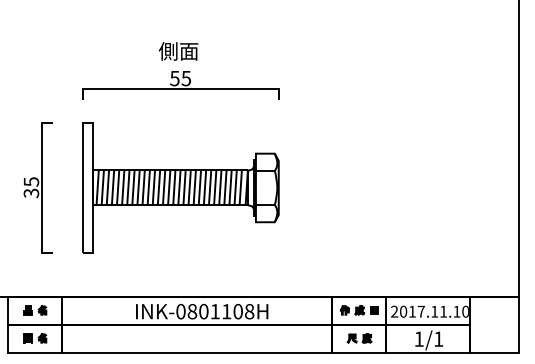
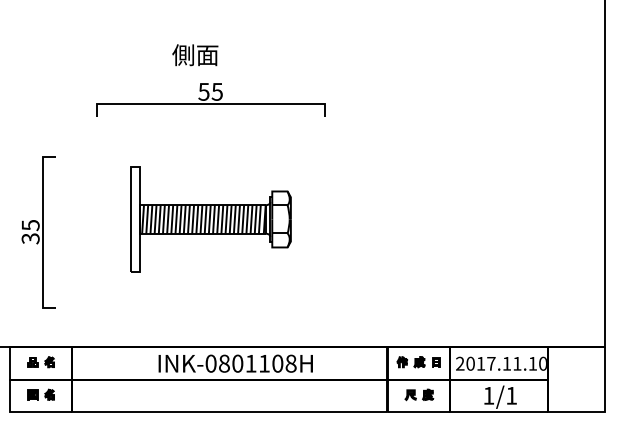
text: (178, 51) -> (195, 55), moved
part: (38, 188) -> (38, 232), moved
part: (180, 188) -> (210, 219), size x0.7

